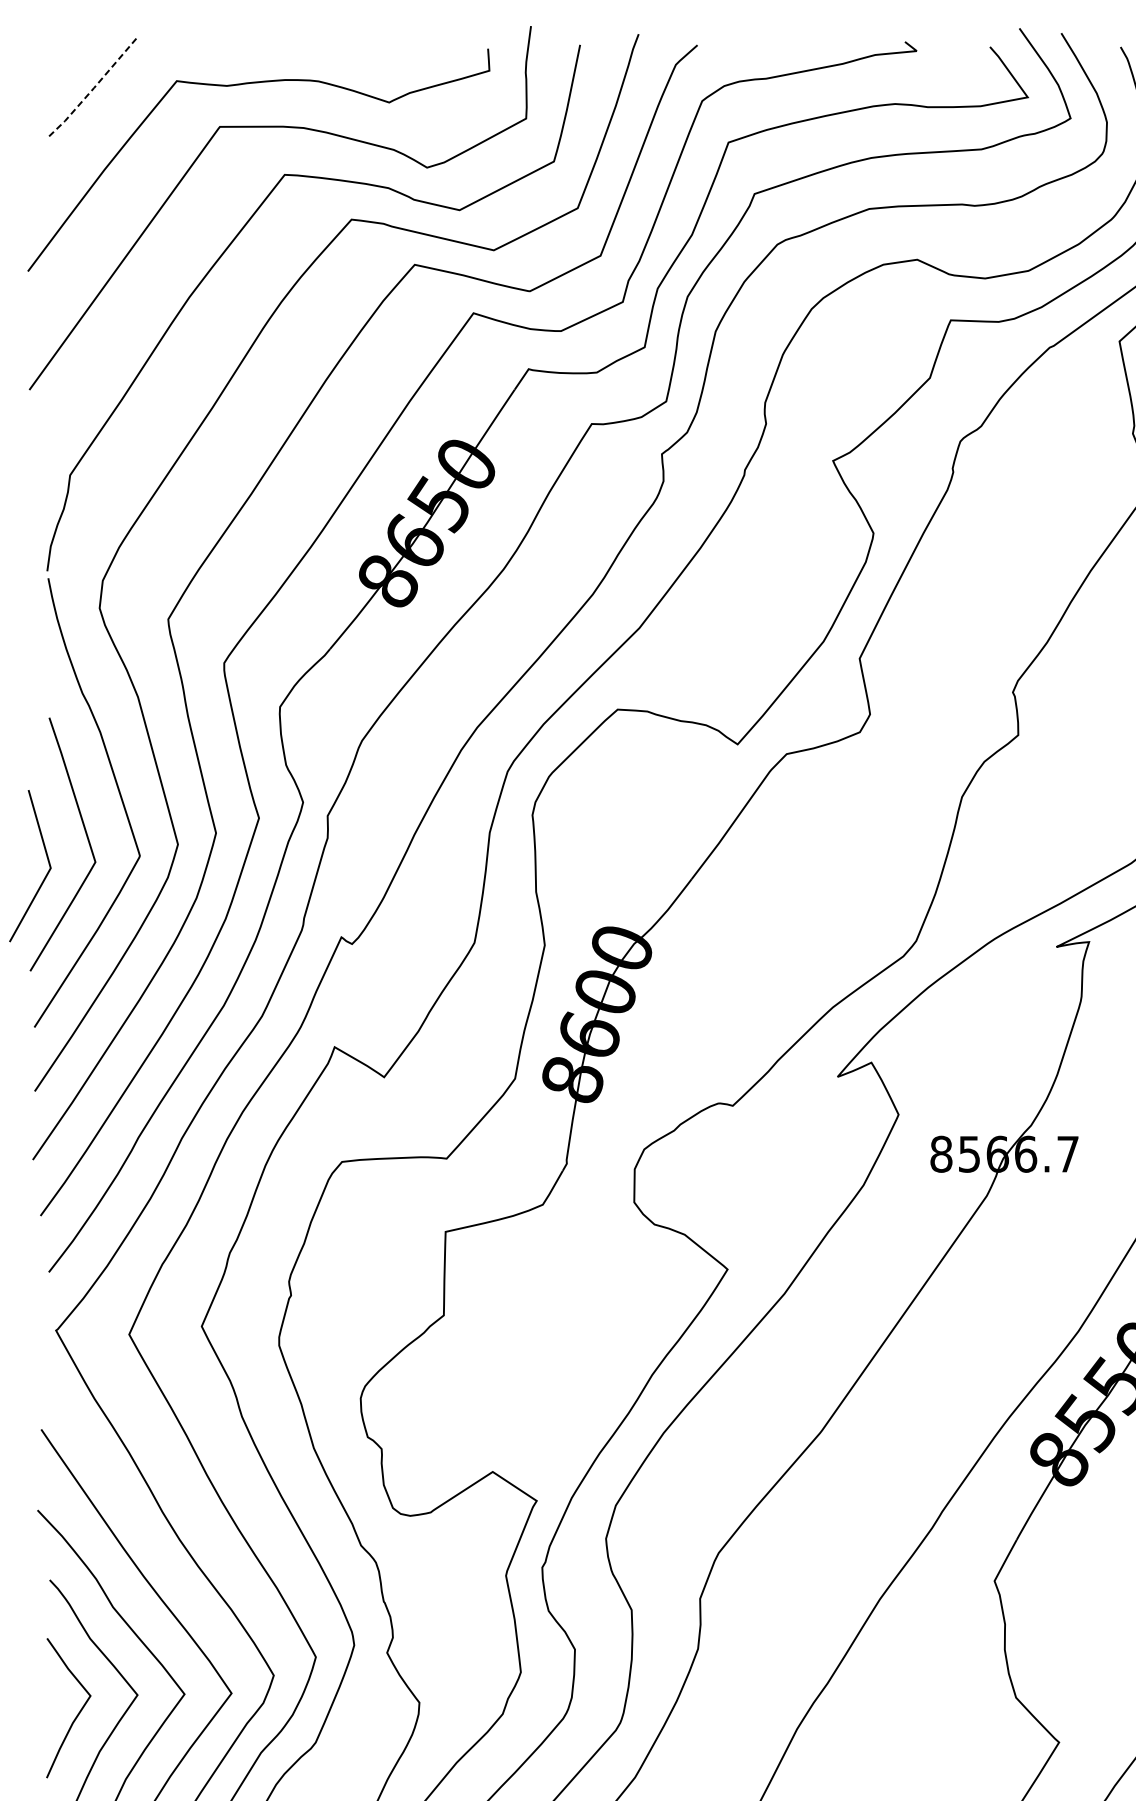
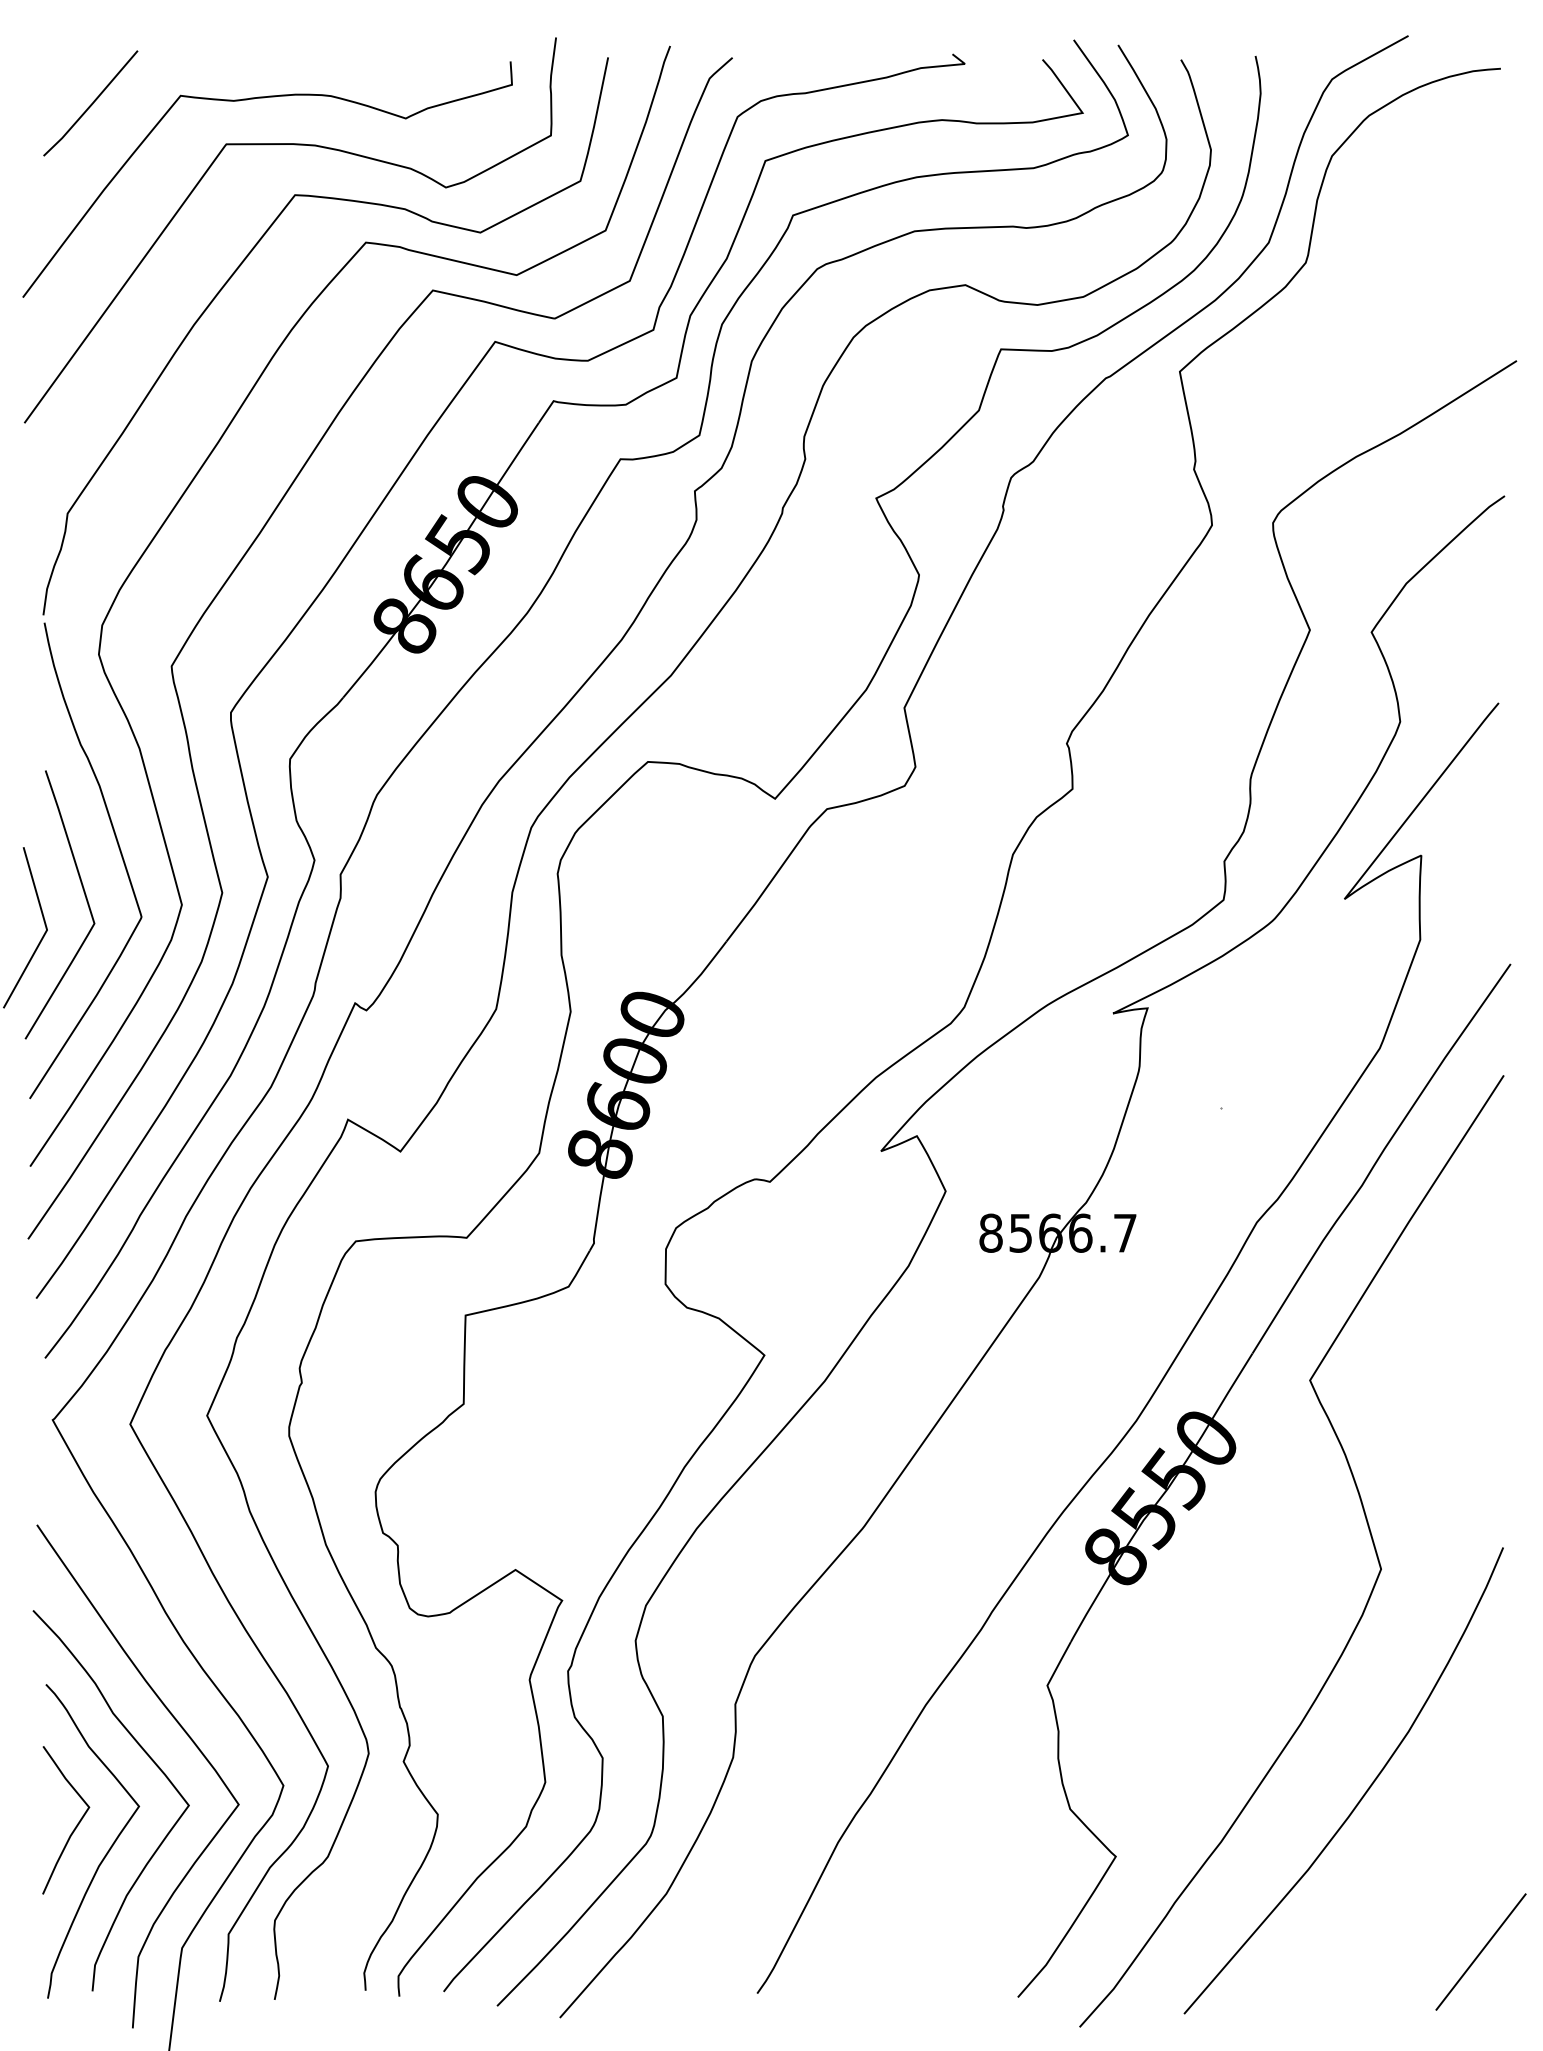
line: (92, 89) -> (91, 104), dashed -> solid

